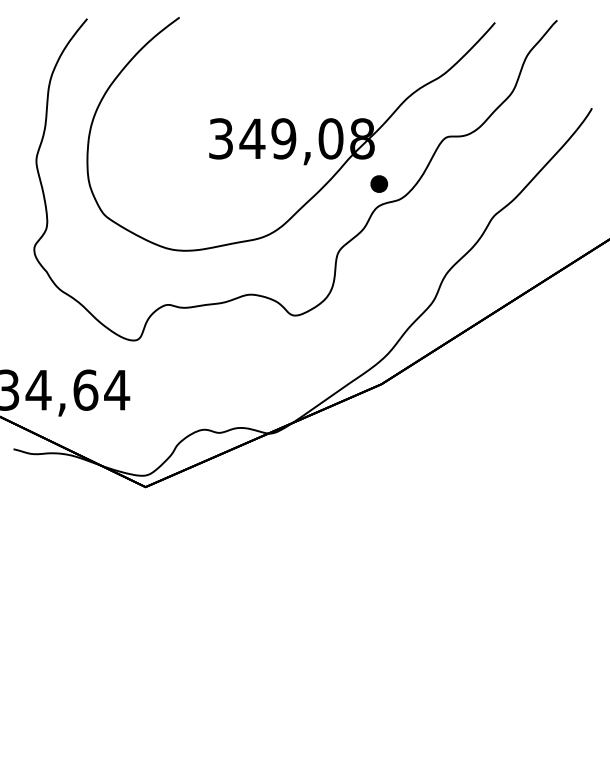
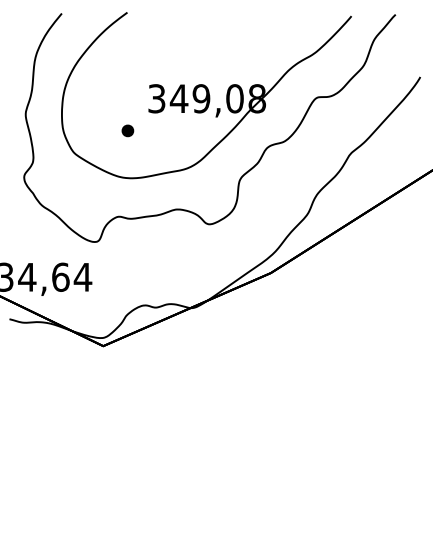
part: (378, 183) -> (127, 130), moved

